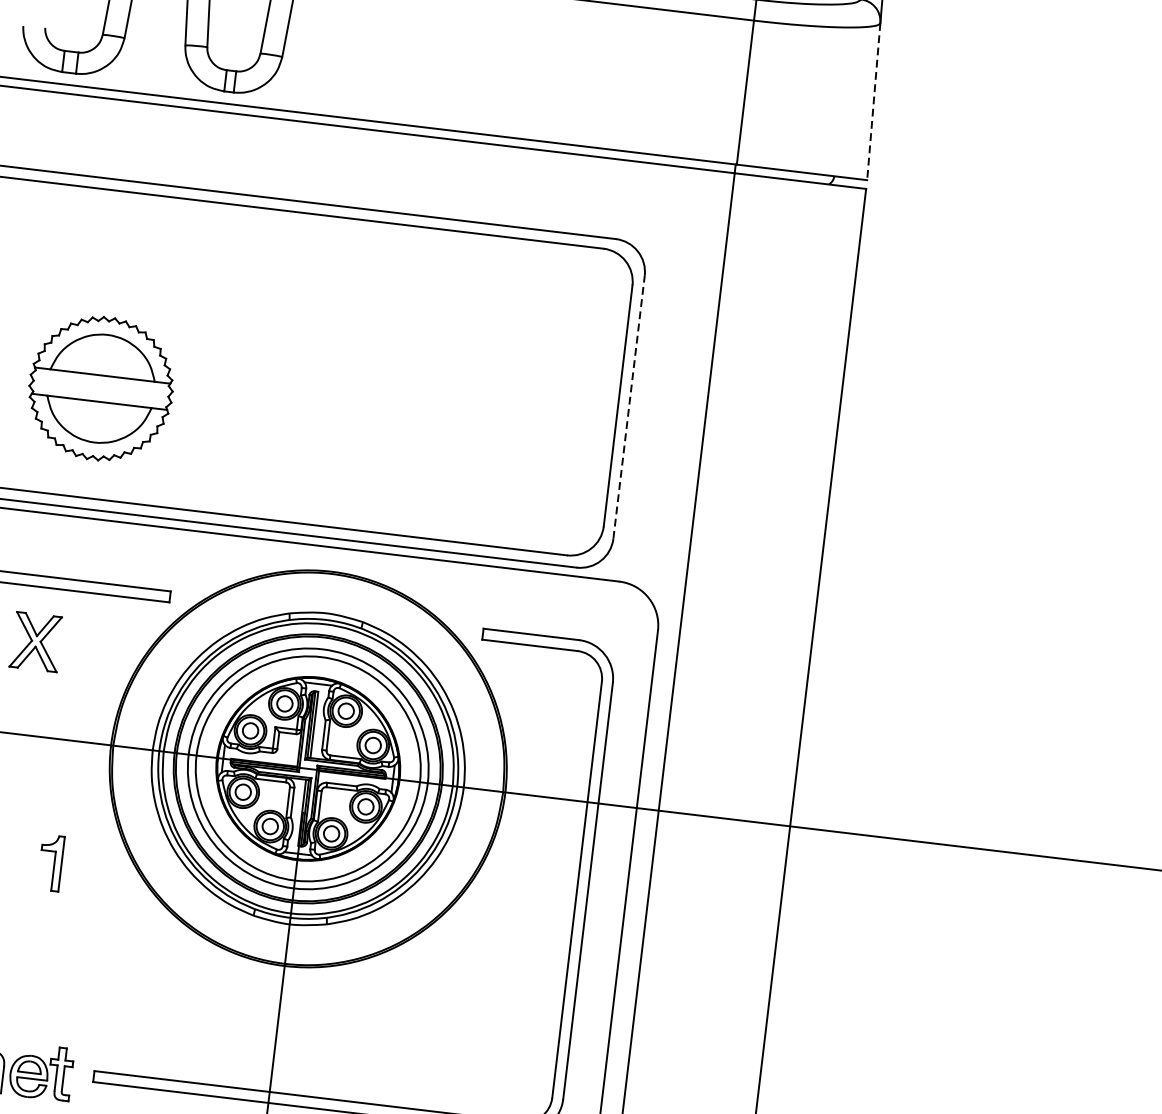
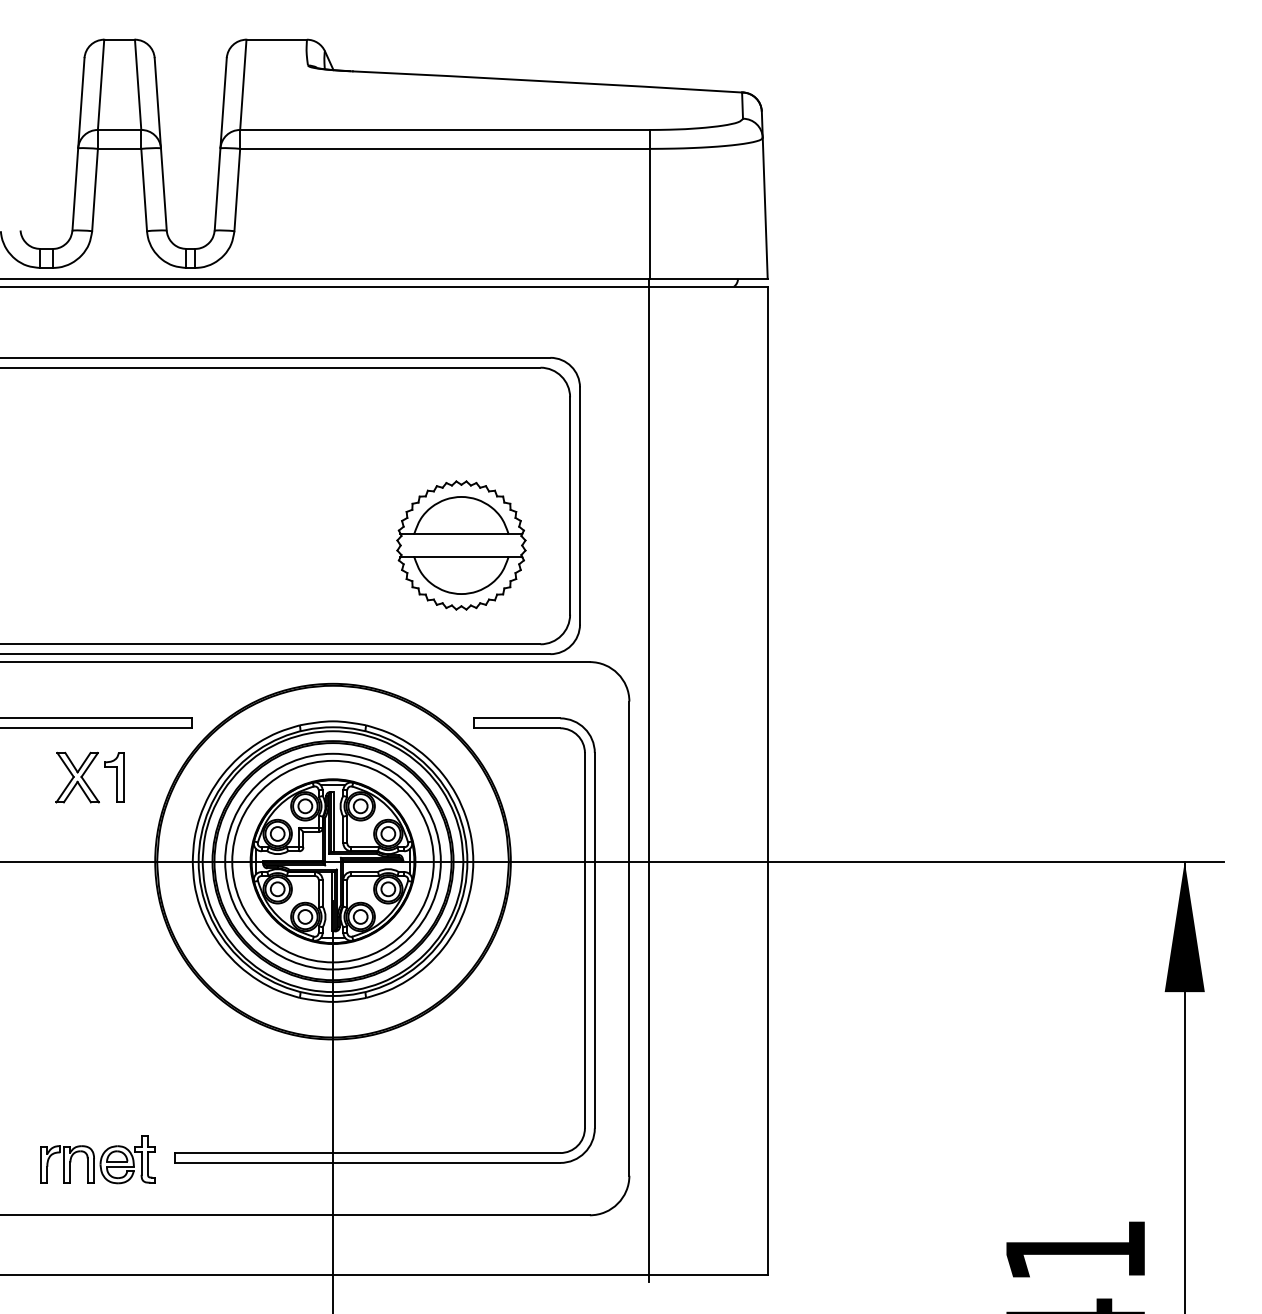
line: (874, 101) -> (765, 208), dashed -> solid
part: (101, 388) -> (461, 545), moved
line: (629, 407) -> (580, 506), dashed -> solid
part: (51, 862) -> (114, 777), moved

